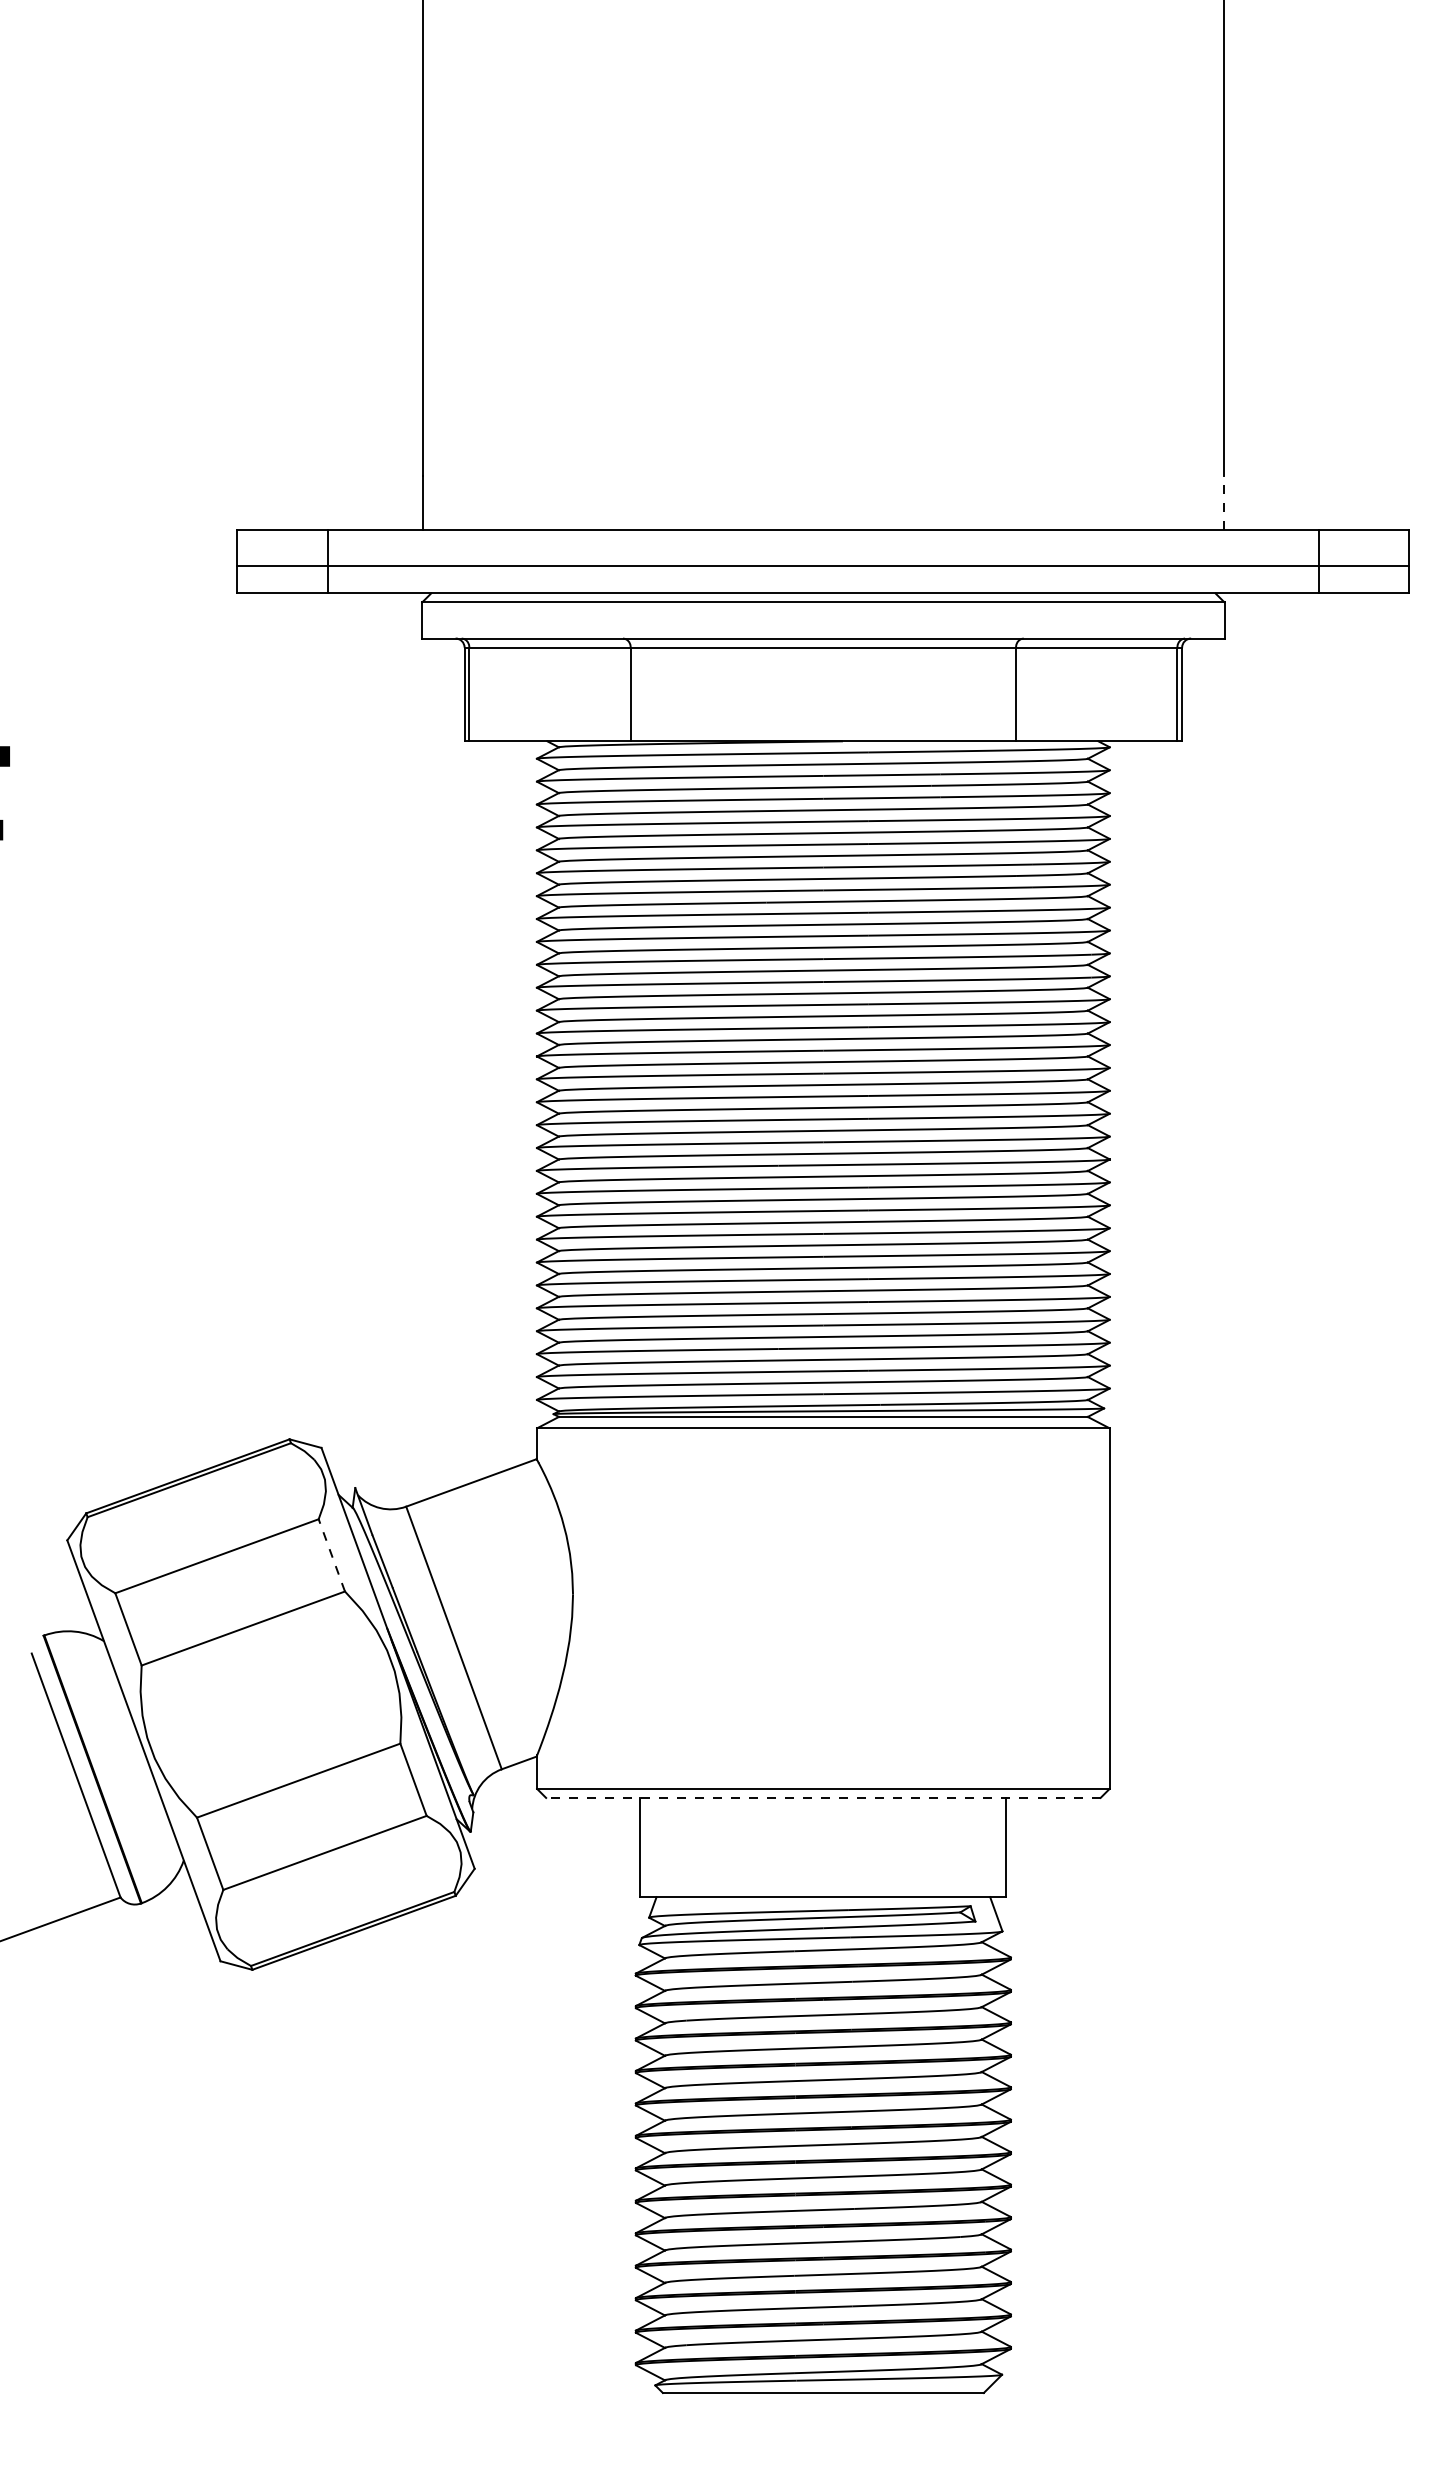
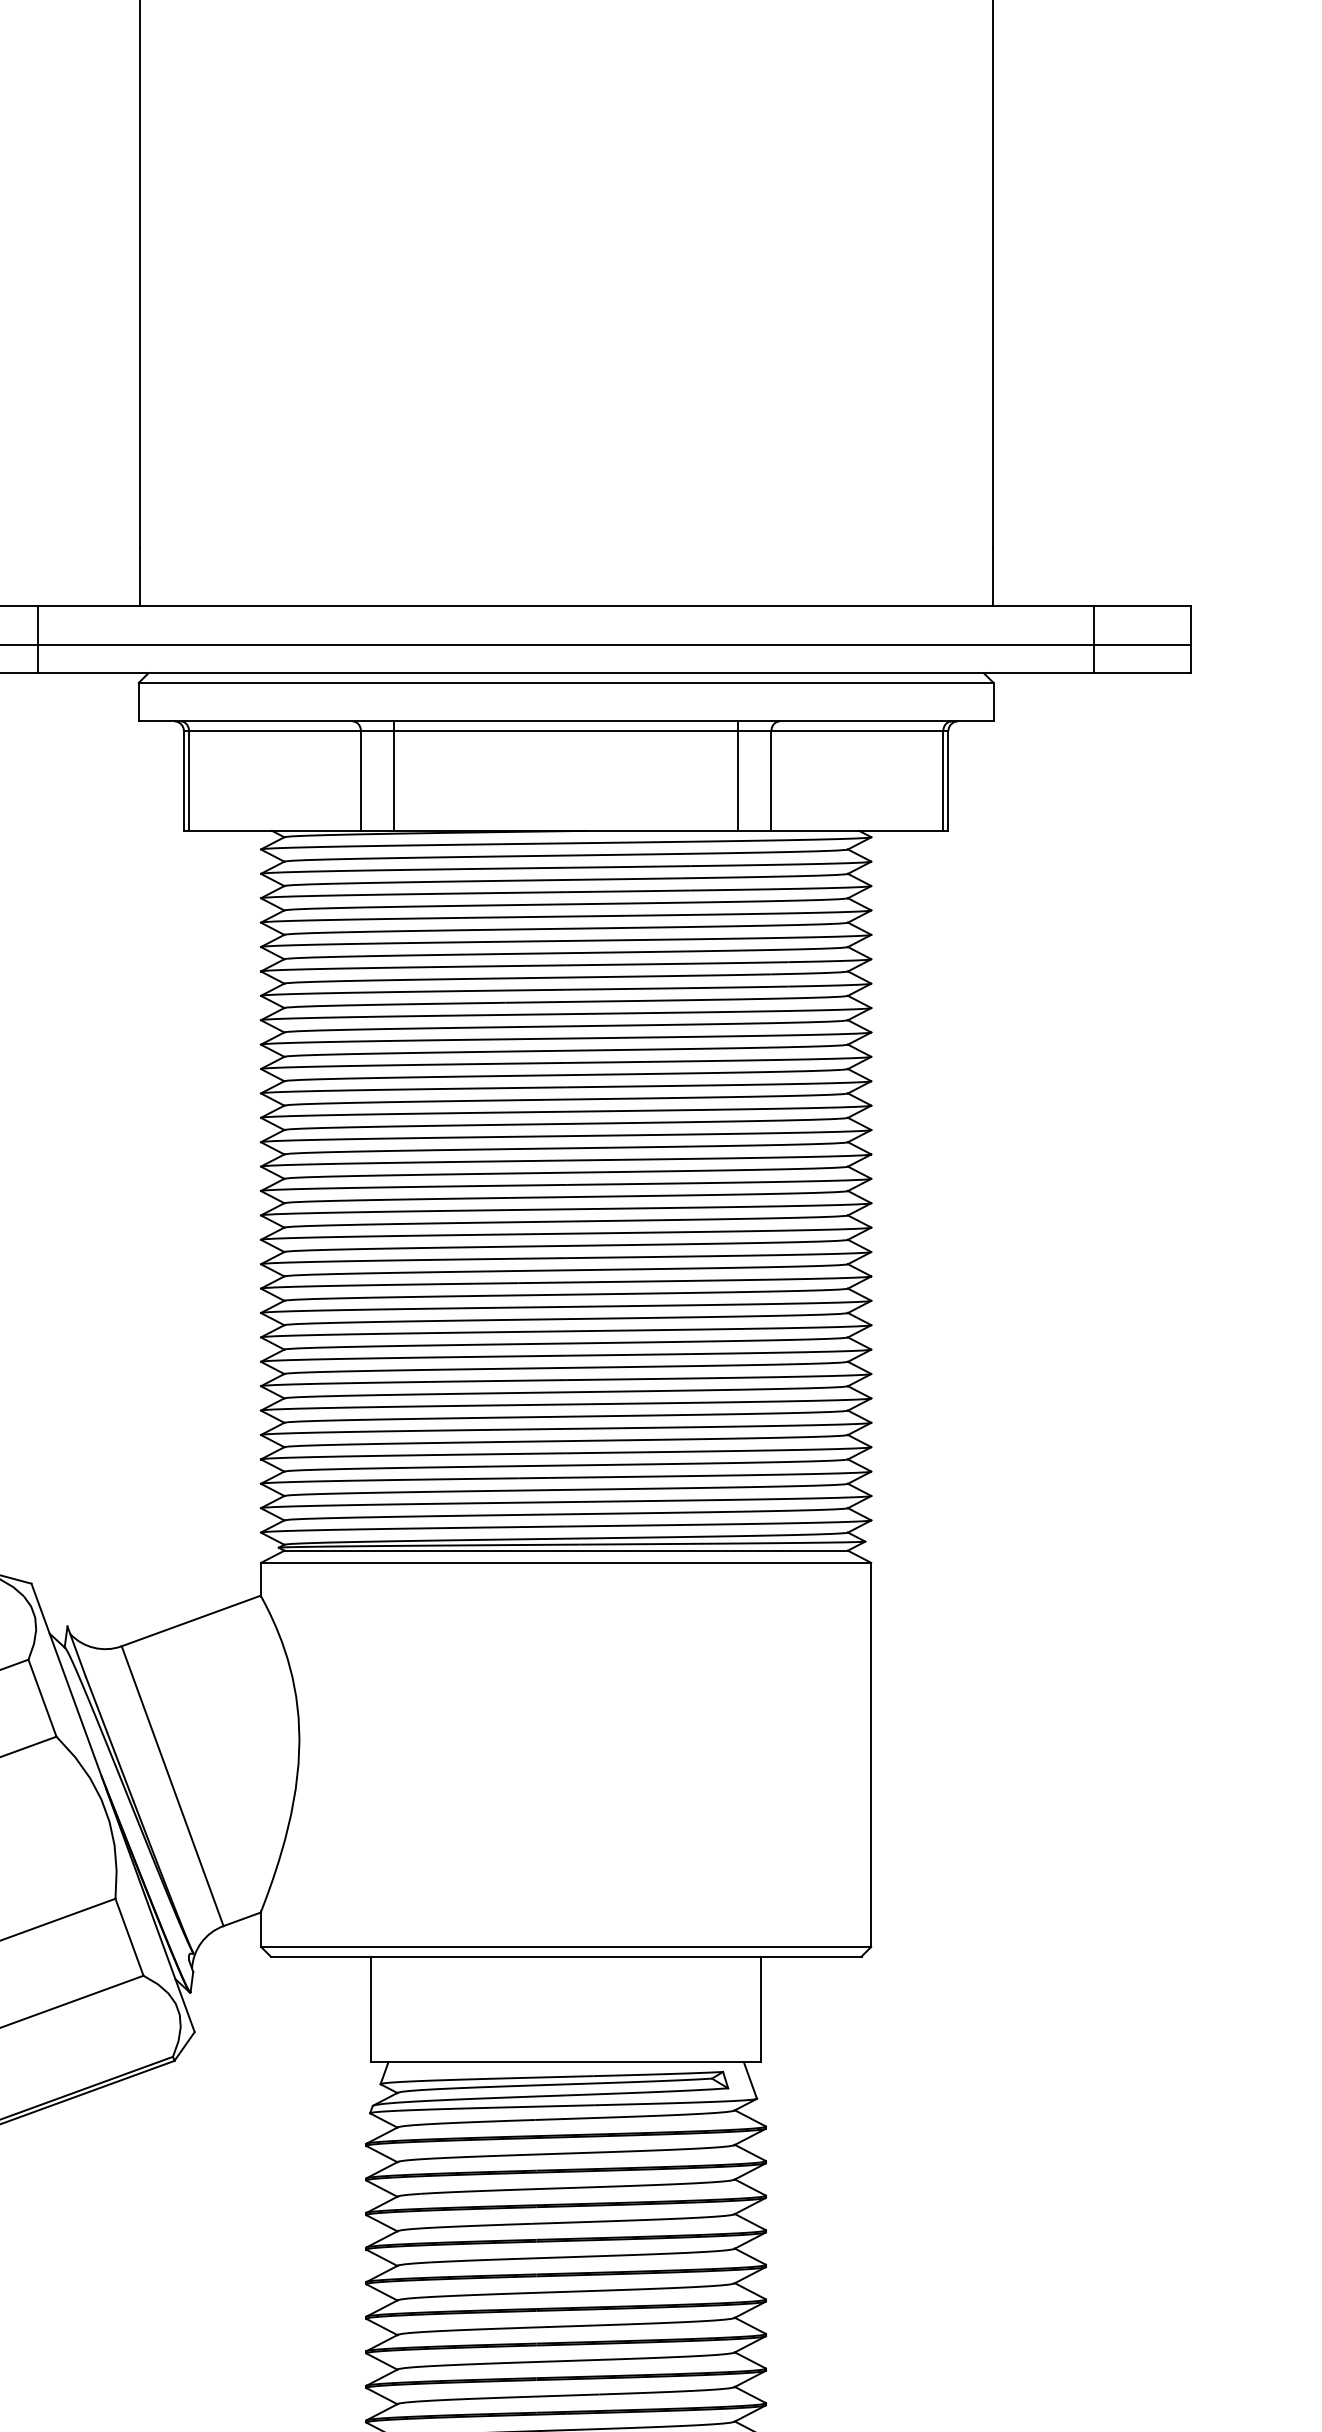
line: (1223, 502) -> (992, 576), dashed -> solid
line: (662, 689) -> (394, 775), added
line: (984, 689) -> (737, 775), added
line: (331, 1554) -> (42, 1697), dashed -> solid
line: (822, 1797) -> (565, 1956), dashed -> solid

